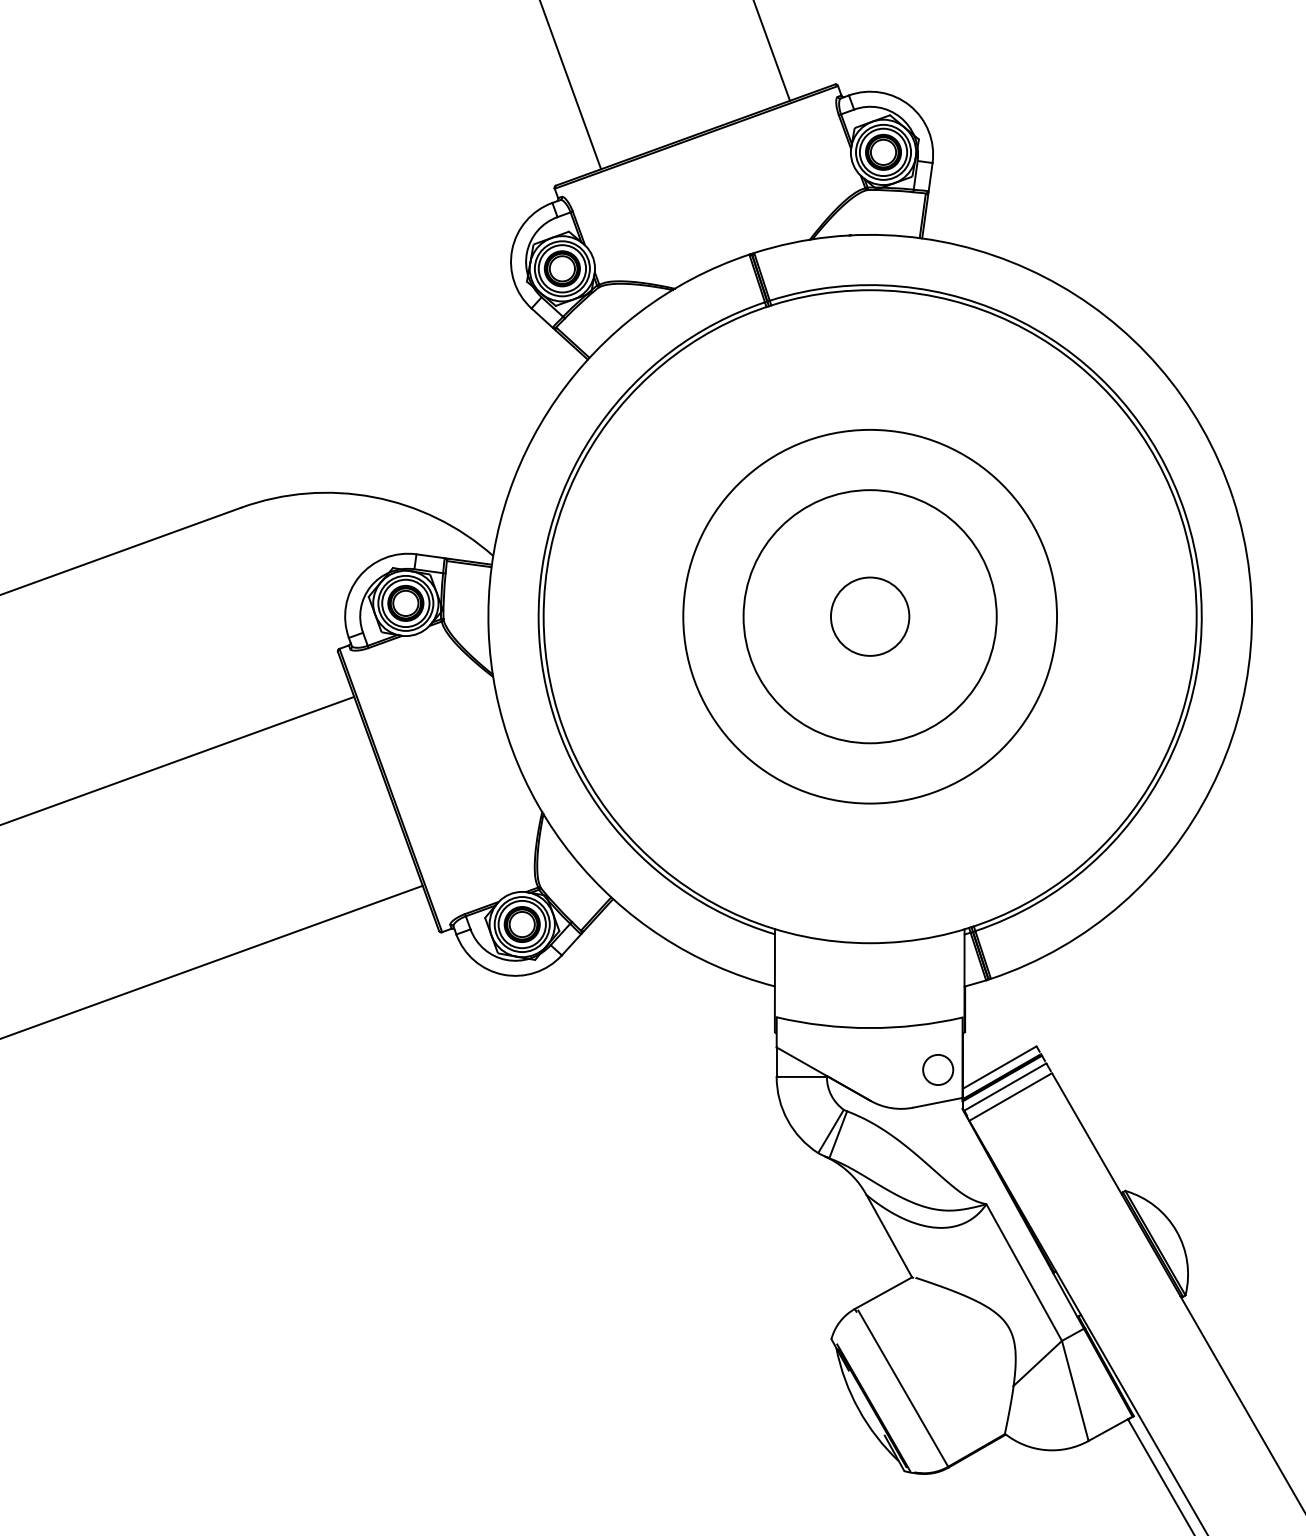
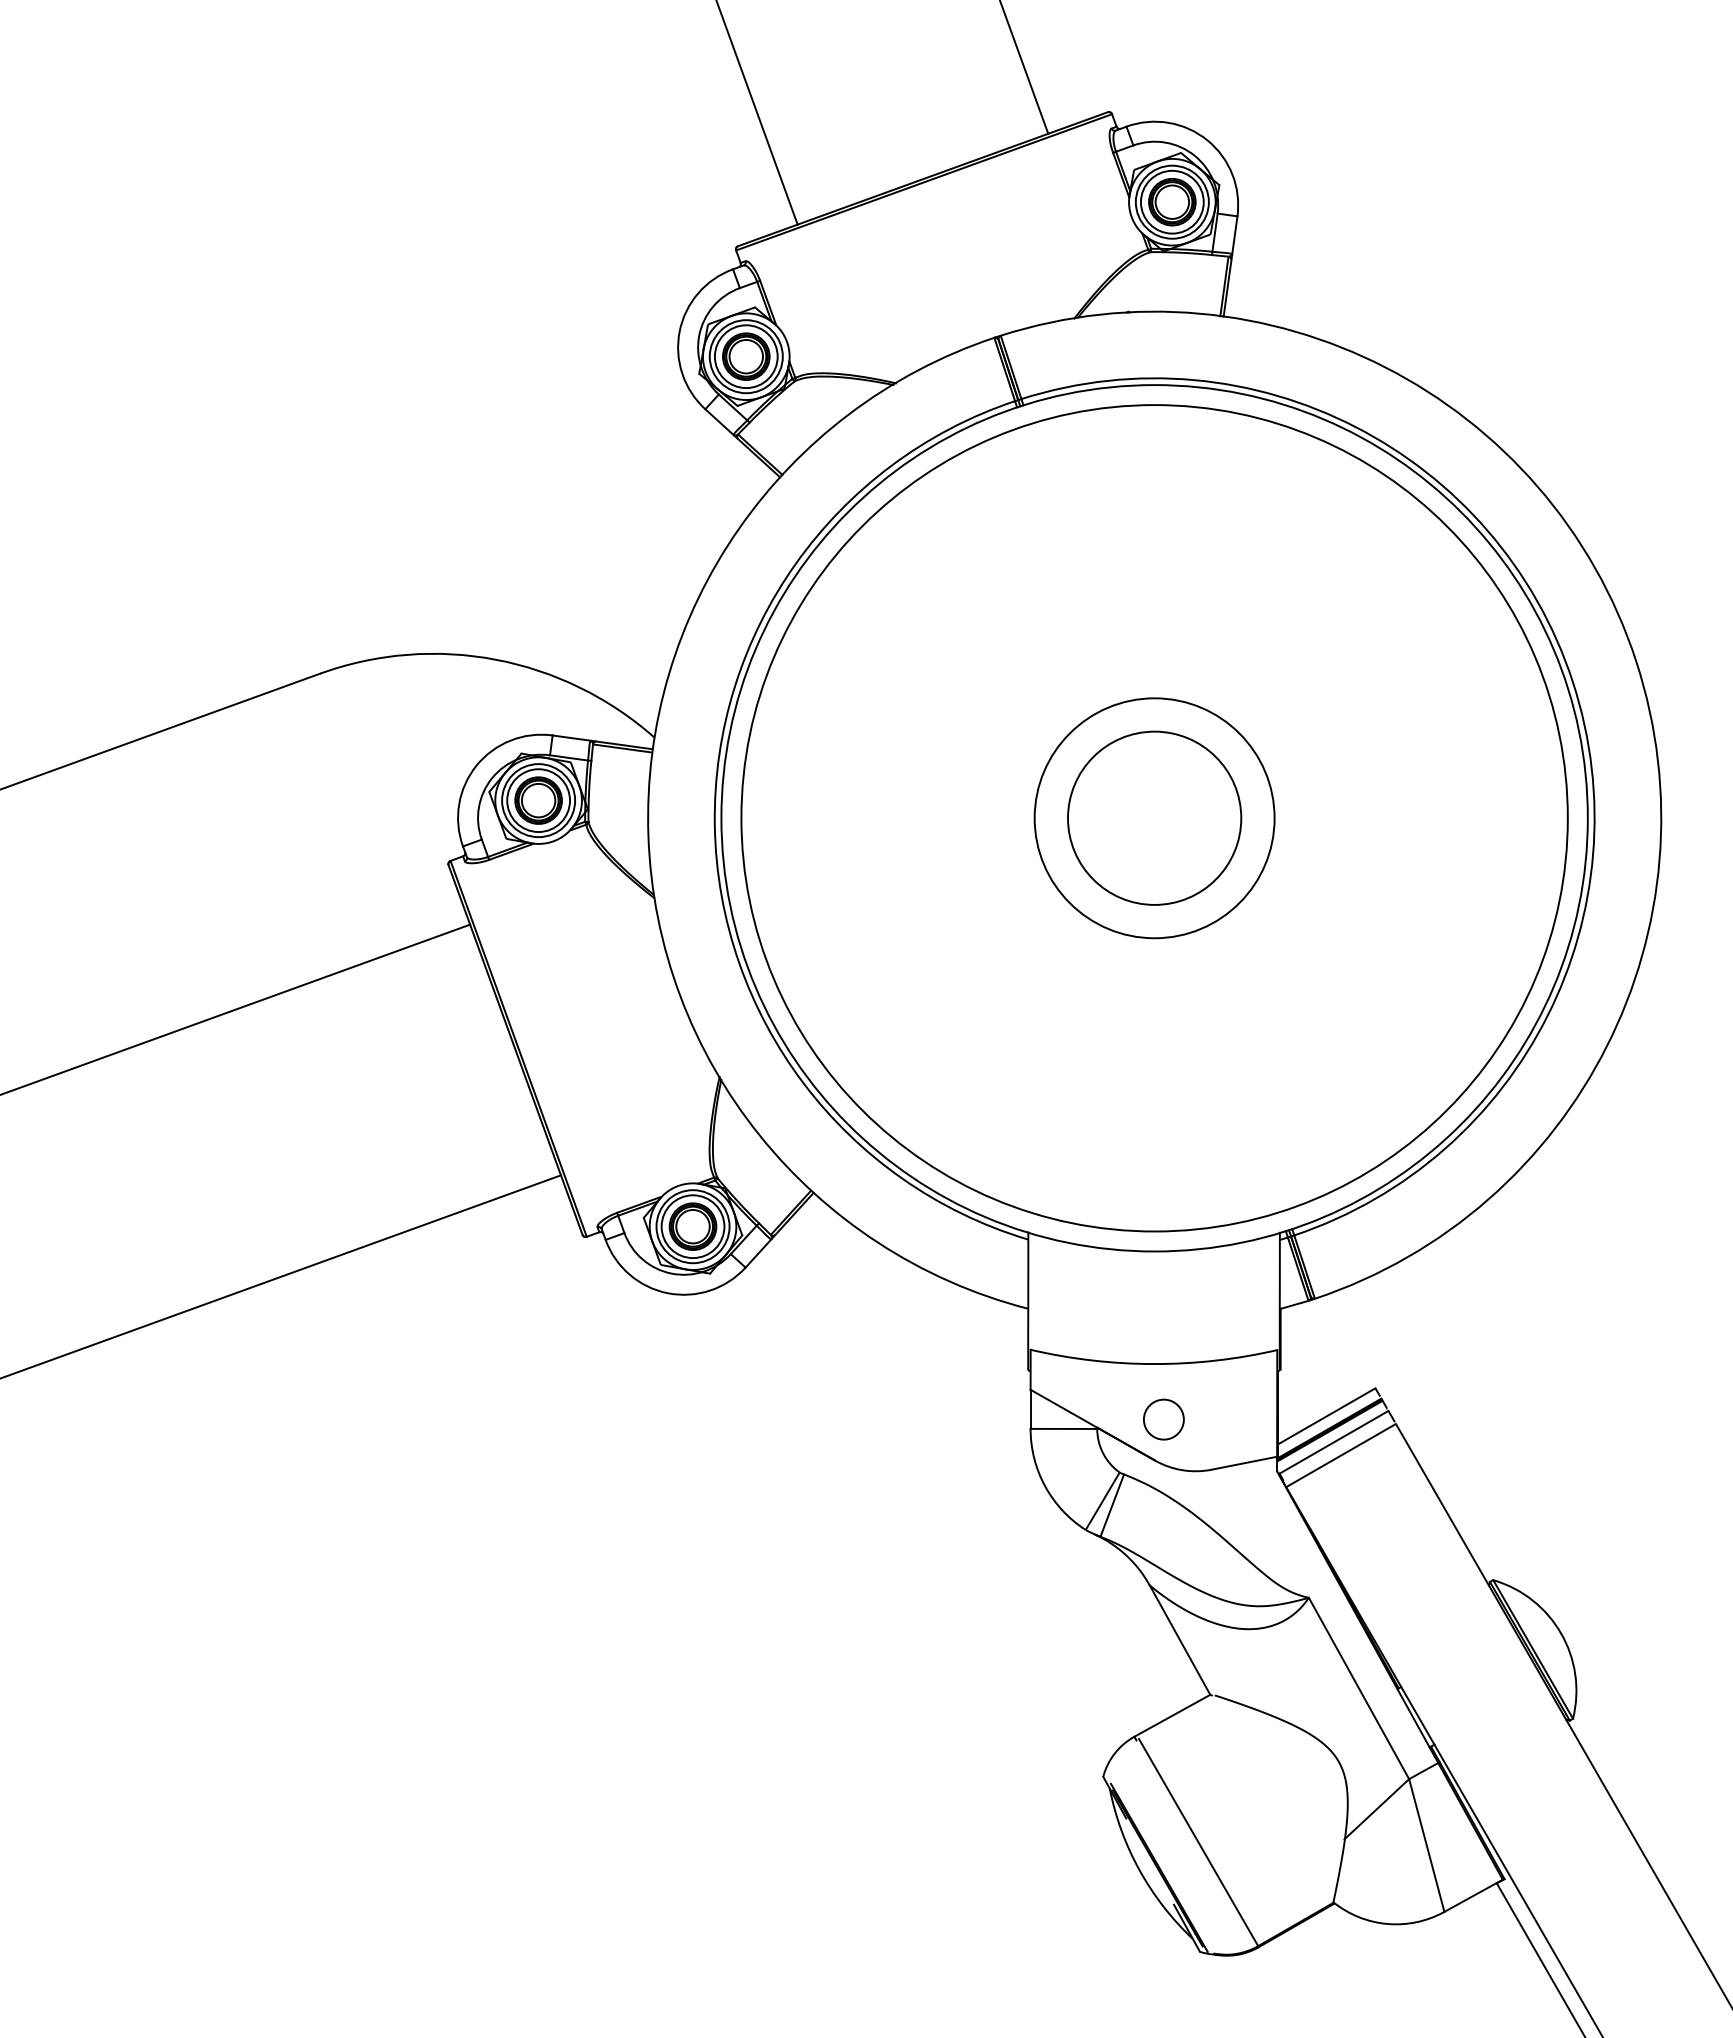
circle: (870, 616) -> (1154, 817), size x1.67
circle: (870, 616) -> (1154, 818), size x0.71
circle: (870, 616) -> (1154, 818), size x1.67
circle: (937, 1069) -> (1163, 1419), moved

